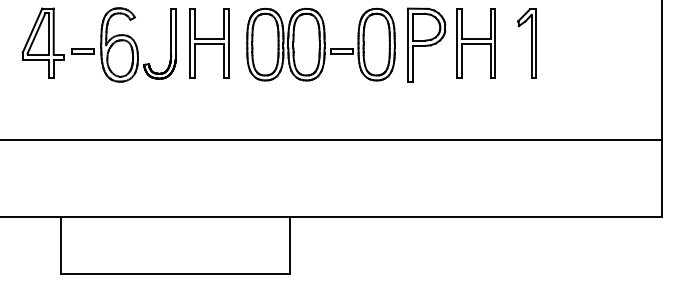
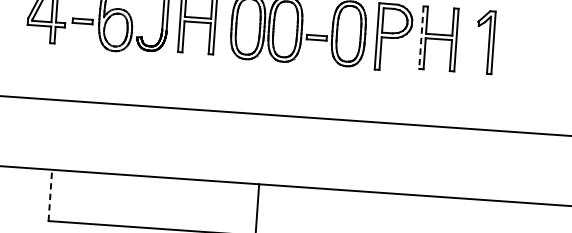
line: (456, 43) -> (421, 37), solid -> dashed
line: (60, 244) -> (50, 194), solid -> dashed

